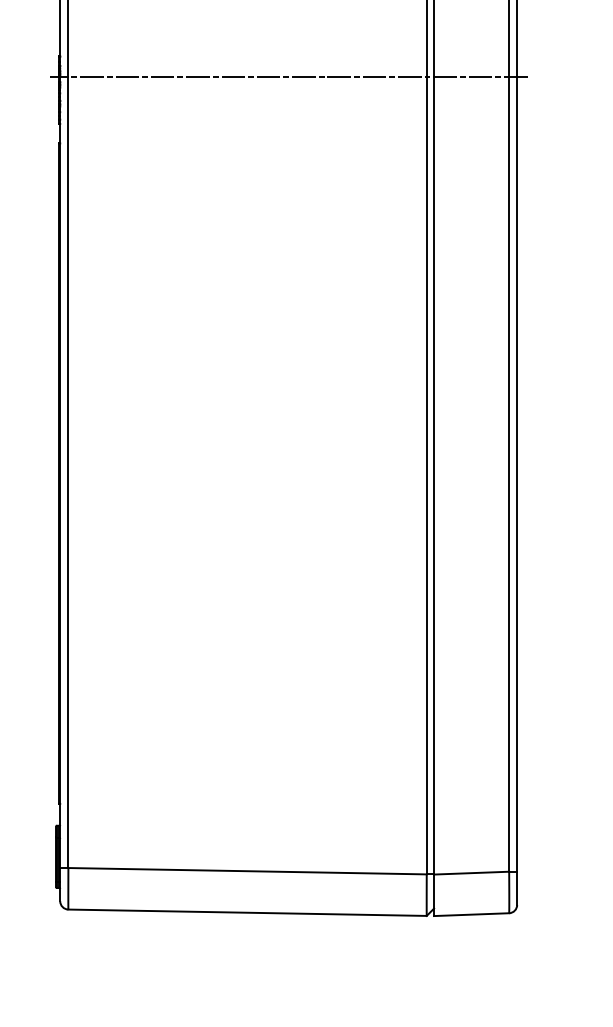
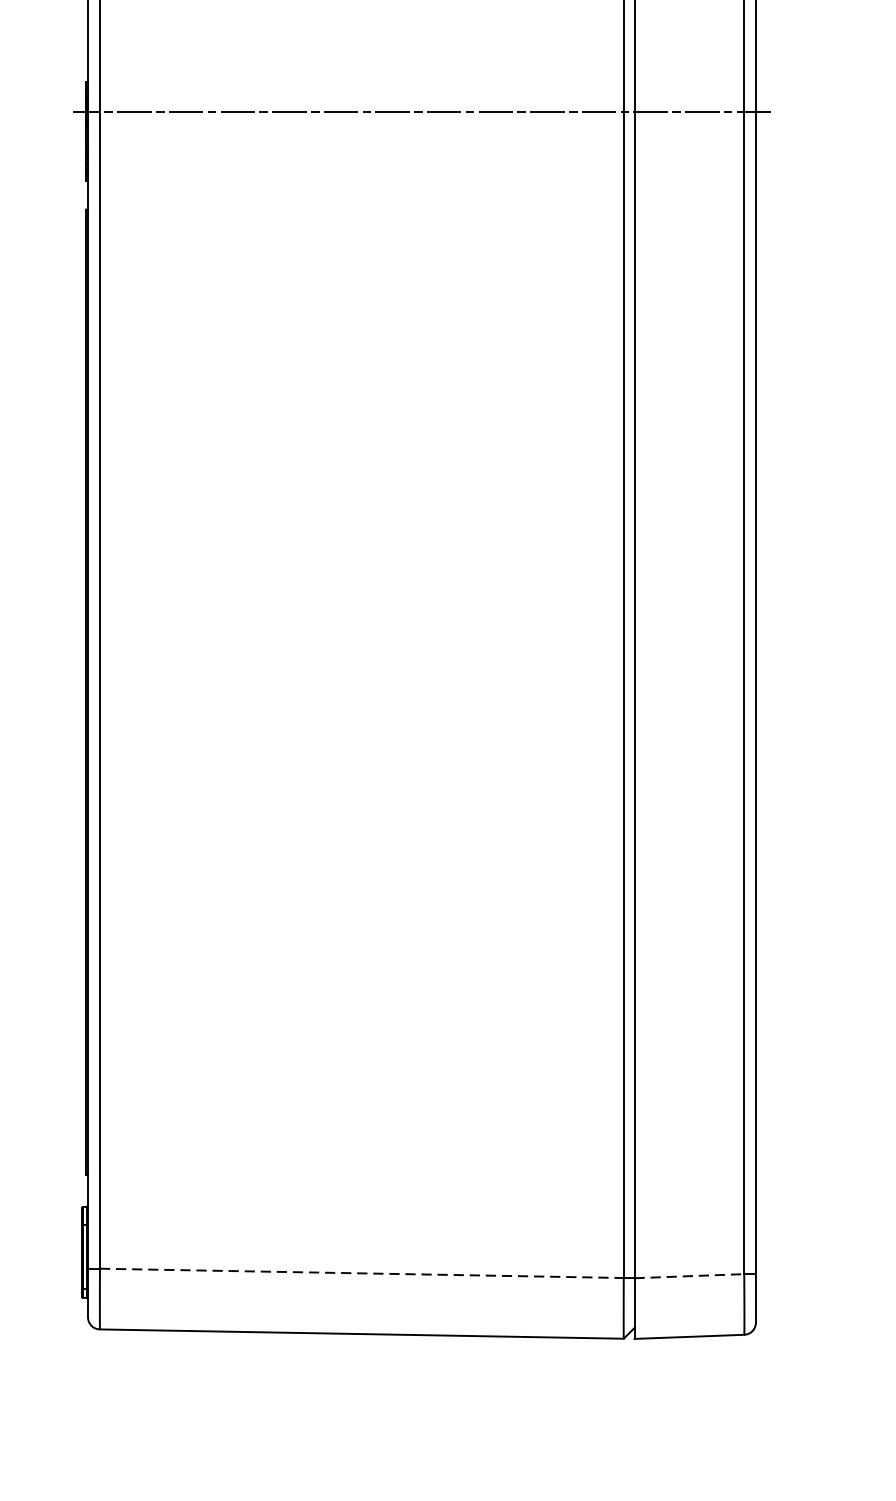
line: (248, 871) -> (363, 1273), solid -> dashed
line: (471, 873) -> (689, 1276), solid -> dashed

